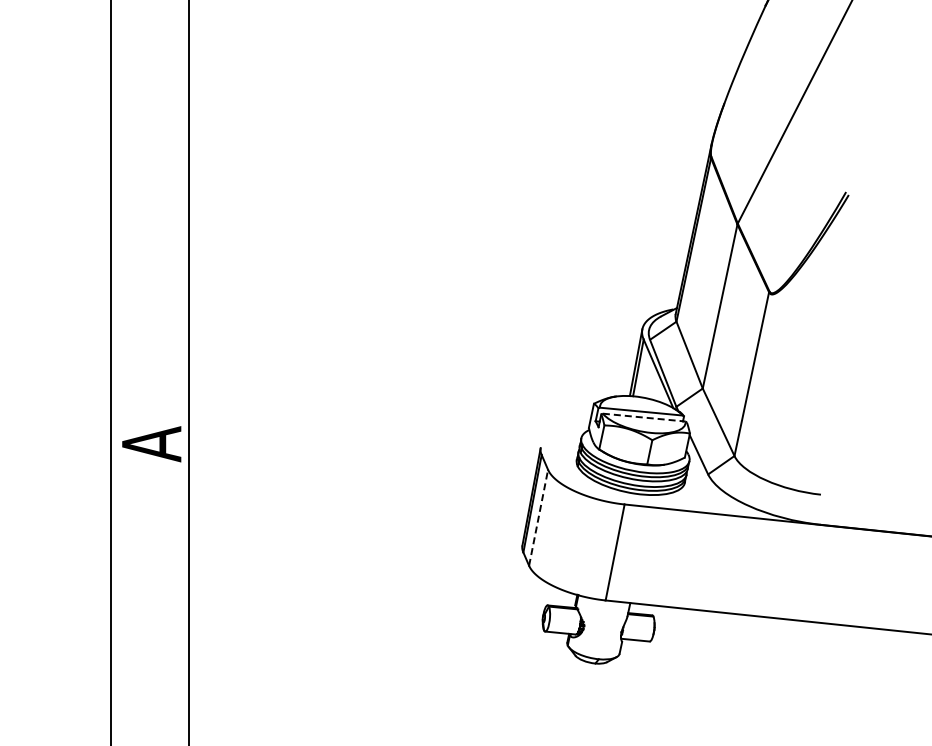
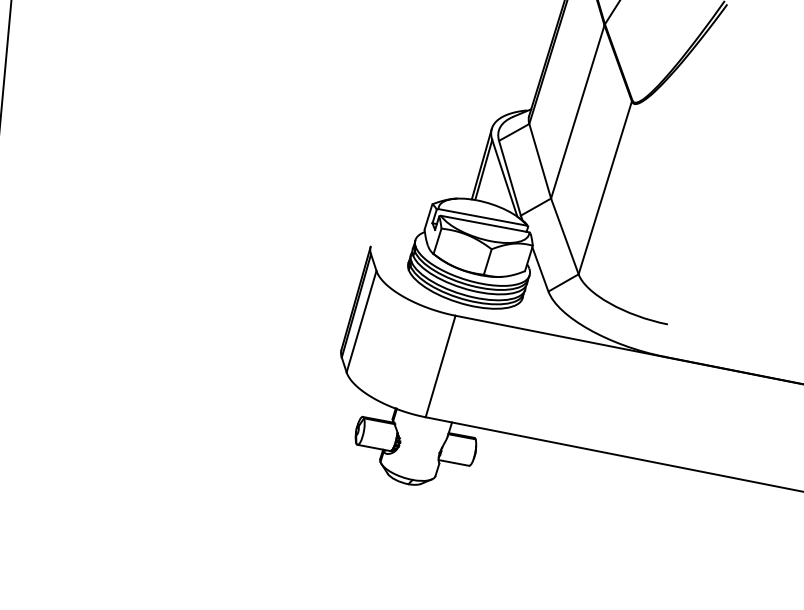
line: (644, 417) -> (485, 224), dashed -> solid
line: (538, 517) -> (361, 321), dashed -> solid

